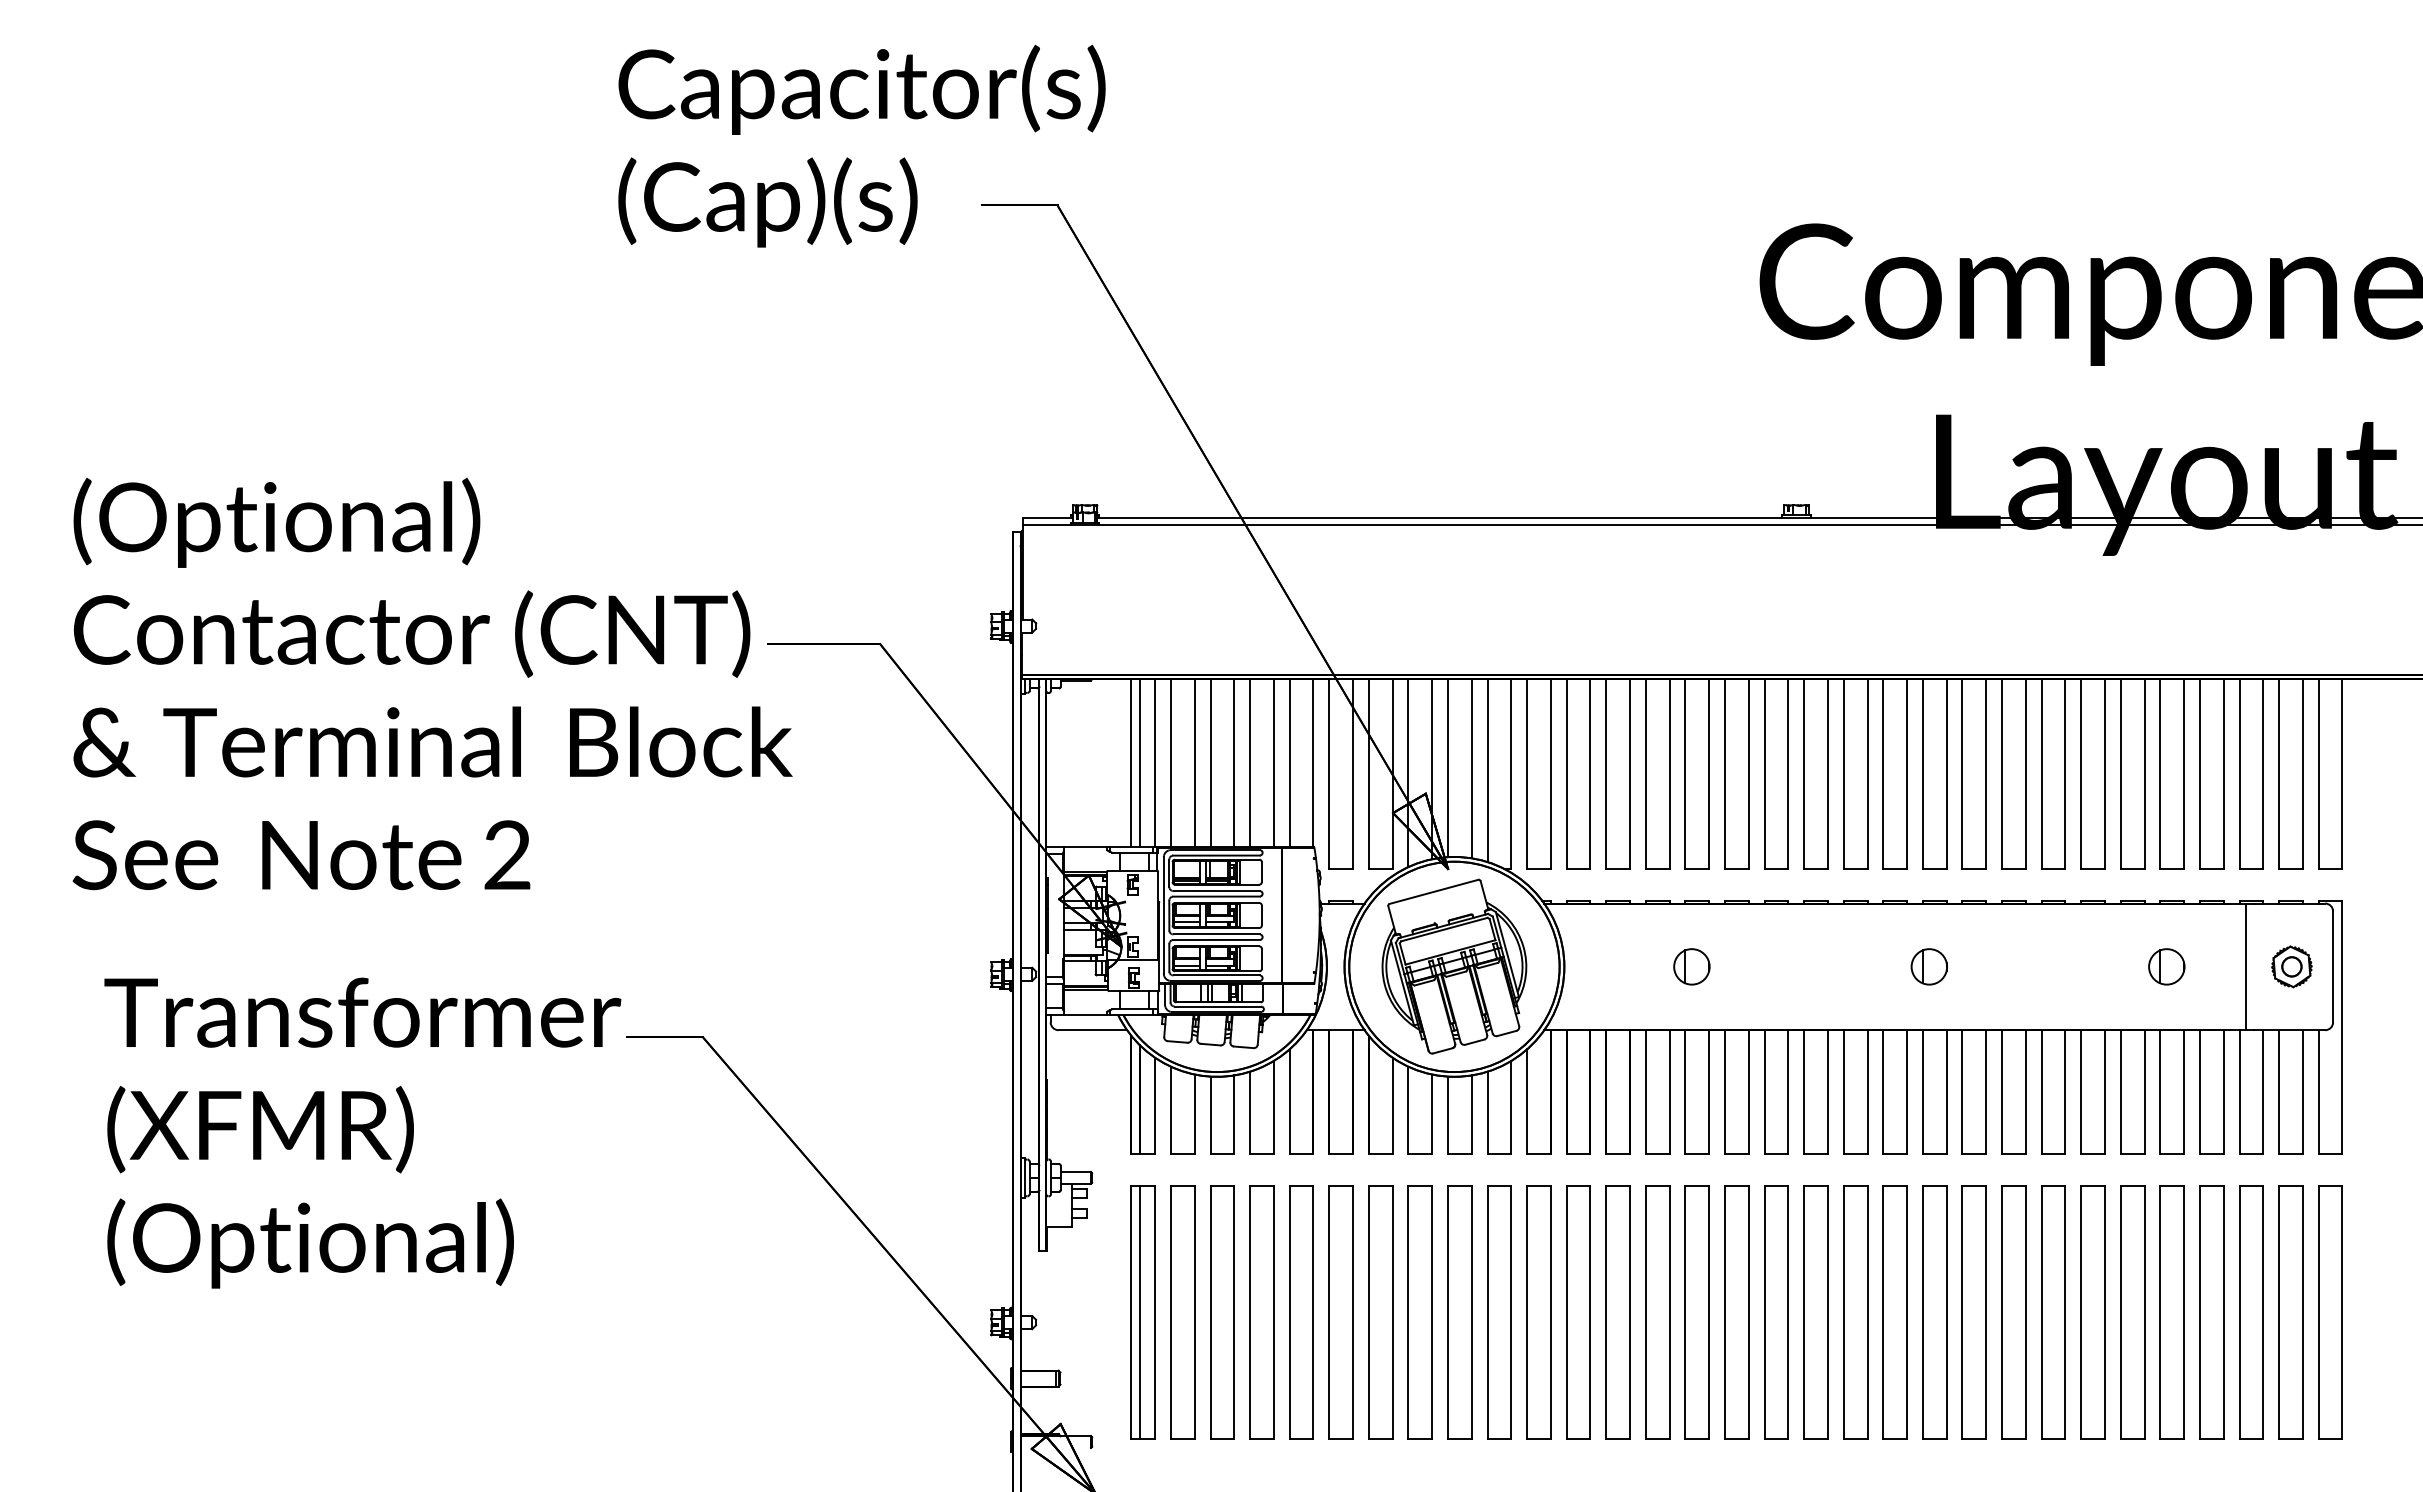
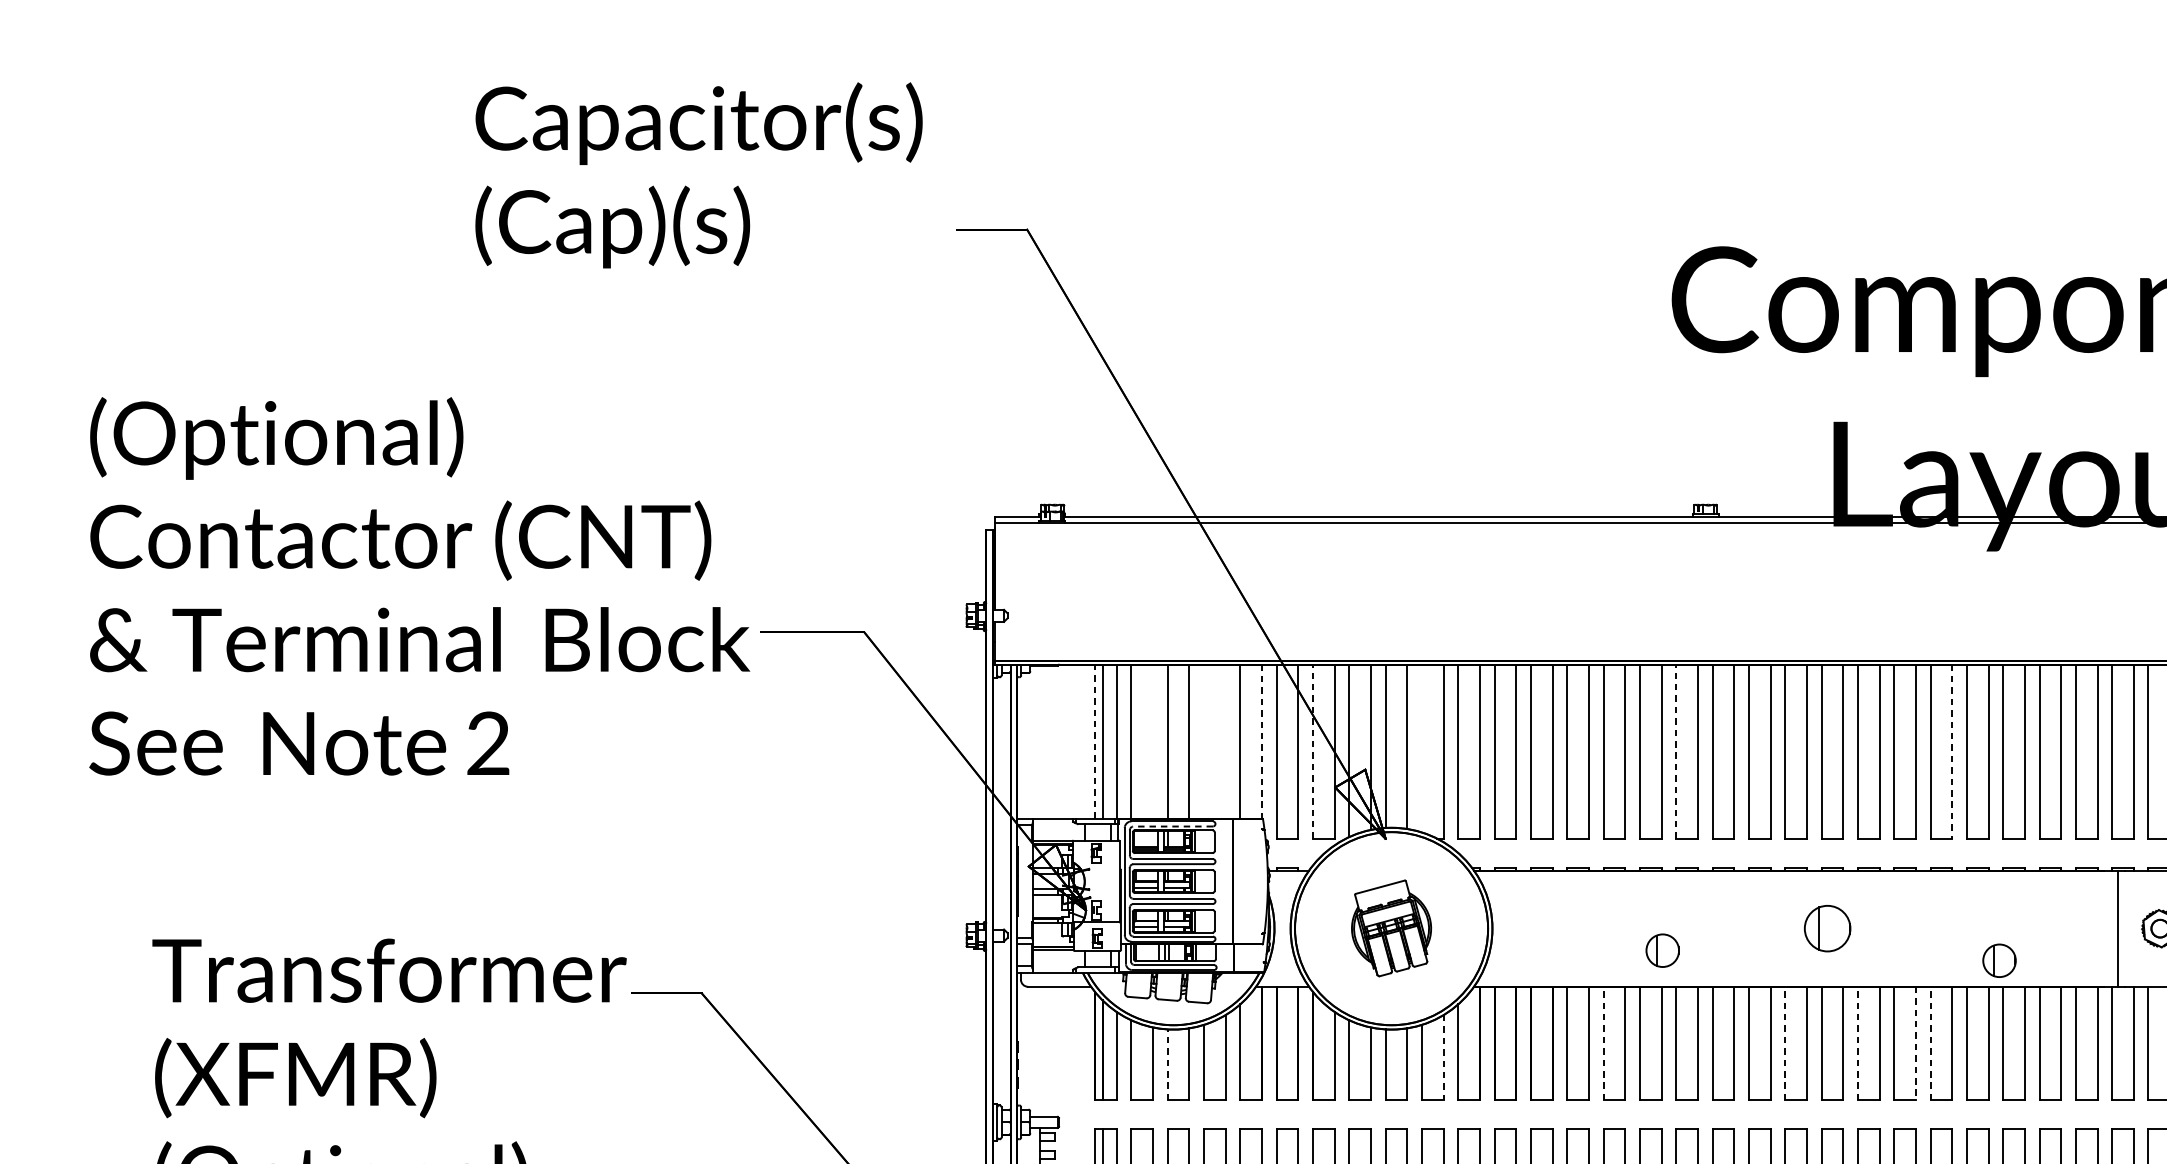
text: (861, 145) -> (698, 174), moved
text: (432, 683) -> (419, 585), moved
line: (1194, 762) -> (1152, 741), removed
line: (1250, 762) -> (1204, 741), removed
line: (1273, 762) -> (1225, 741), removed
line: (1131, 763) -> (1095, 741), solid -> dashed
line: (1313, 763) -> (1262, 741), solid -> dashed
line: (1487, 770) -> (1421, 748), removed
line: (1368, 774) -> (1312, 752), solid -> dashed
line: (1764, 774) -> (1676, 752), solid -> dashed
line: (2065, 774) -> (1952, 752), solid -> dashed
line: (1216, 855) -> (1173, 826), solid -> dashed
part: (1454, 966) -> (1391, 928), size x0.6
part: (1691, 966) -> (1662, 950), moved
part: (1928, 966) -> (1826, 928), size x1.4
part: (2166, 966) -> (1999, 960), moved
line: (1685, 1092) -> (1603, 1043), solid -> dashed
line: (1883, 1092) -> (1785, 1043), solid -> dashed
line: (1962, 1092) -> (1857, 1043), solid -> dashed
line: (2025, 1092) -> (1915, 1043), solid -> dashed
line: (2041, 1092) -> (1930, 1043), solid -> dashed
line: (1511, 1107) -> (1443, 1057), solid -> dashed
line: (1210, 1115) -> (1167, 1065), solid -> dashed

